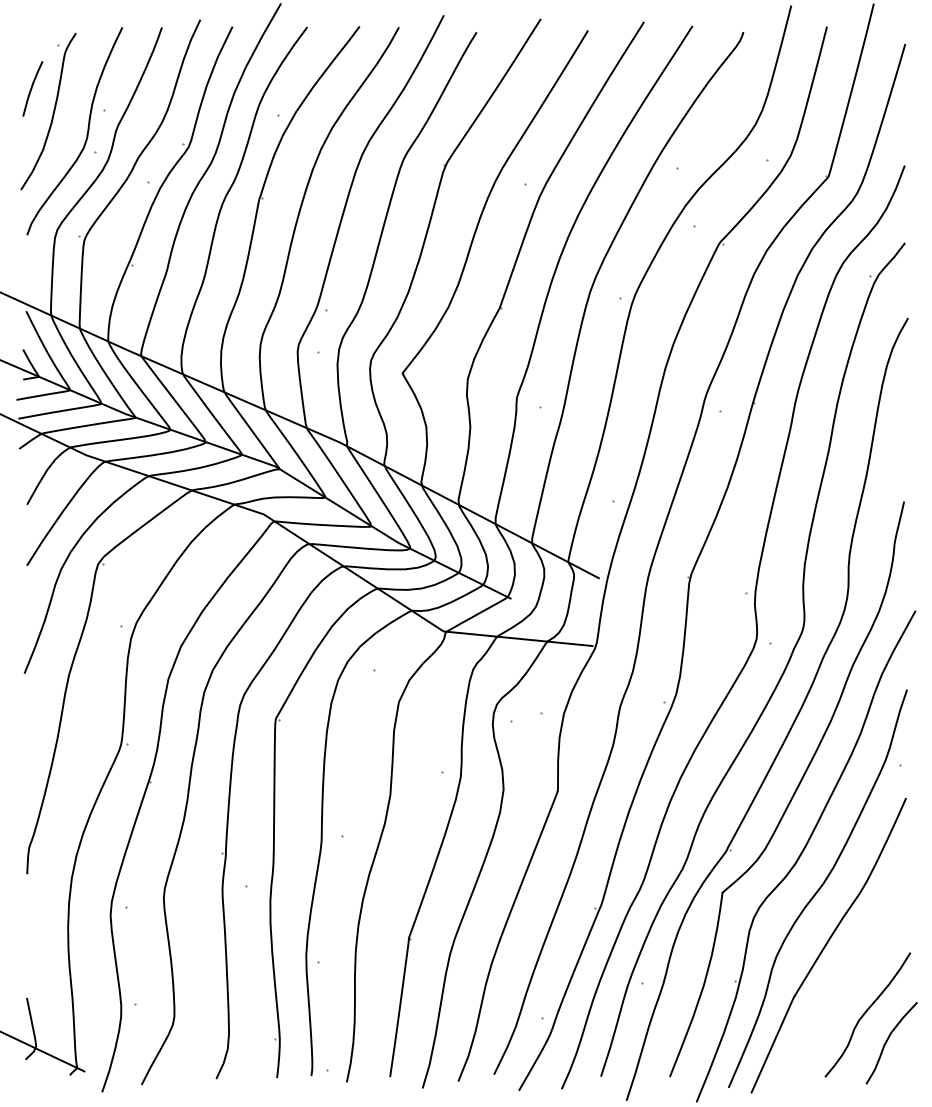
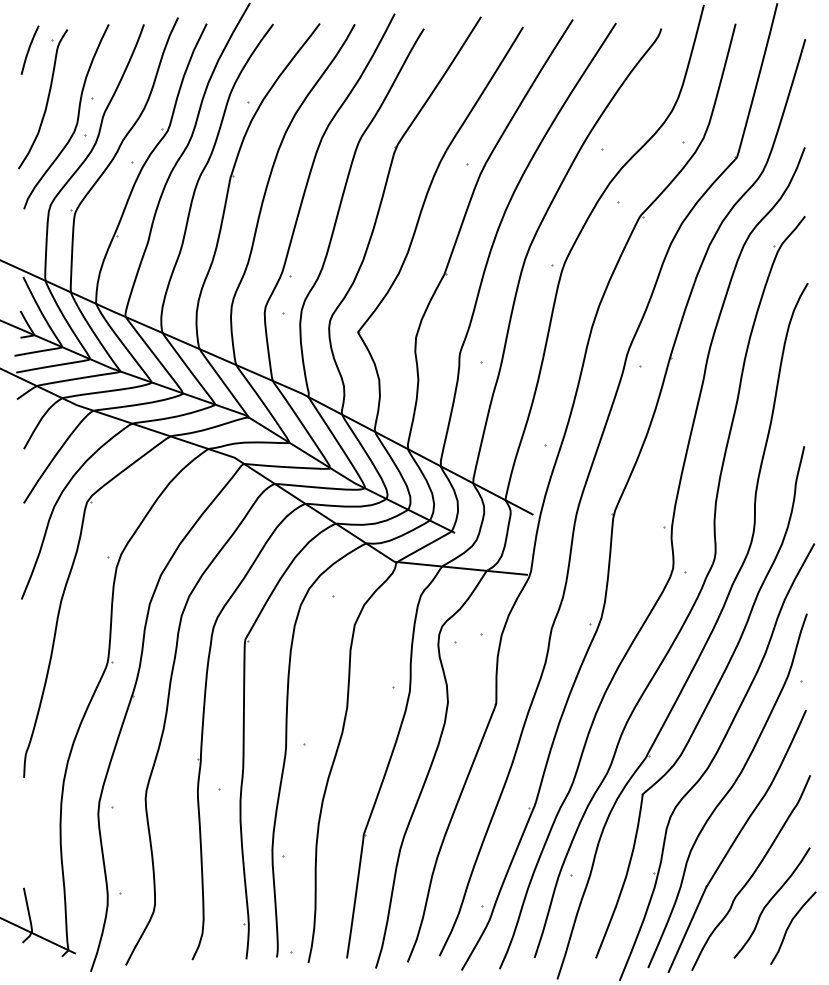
line: (32, 88) -> (29, 49), moved
curve: (845, 981) -> (752, 873), added

